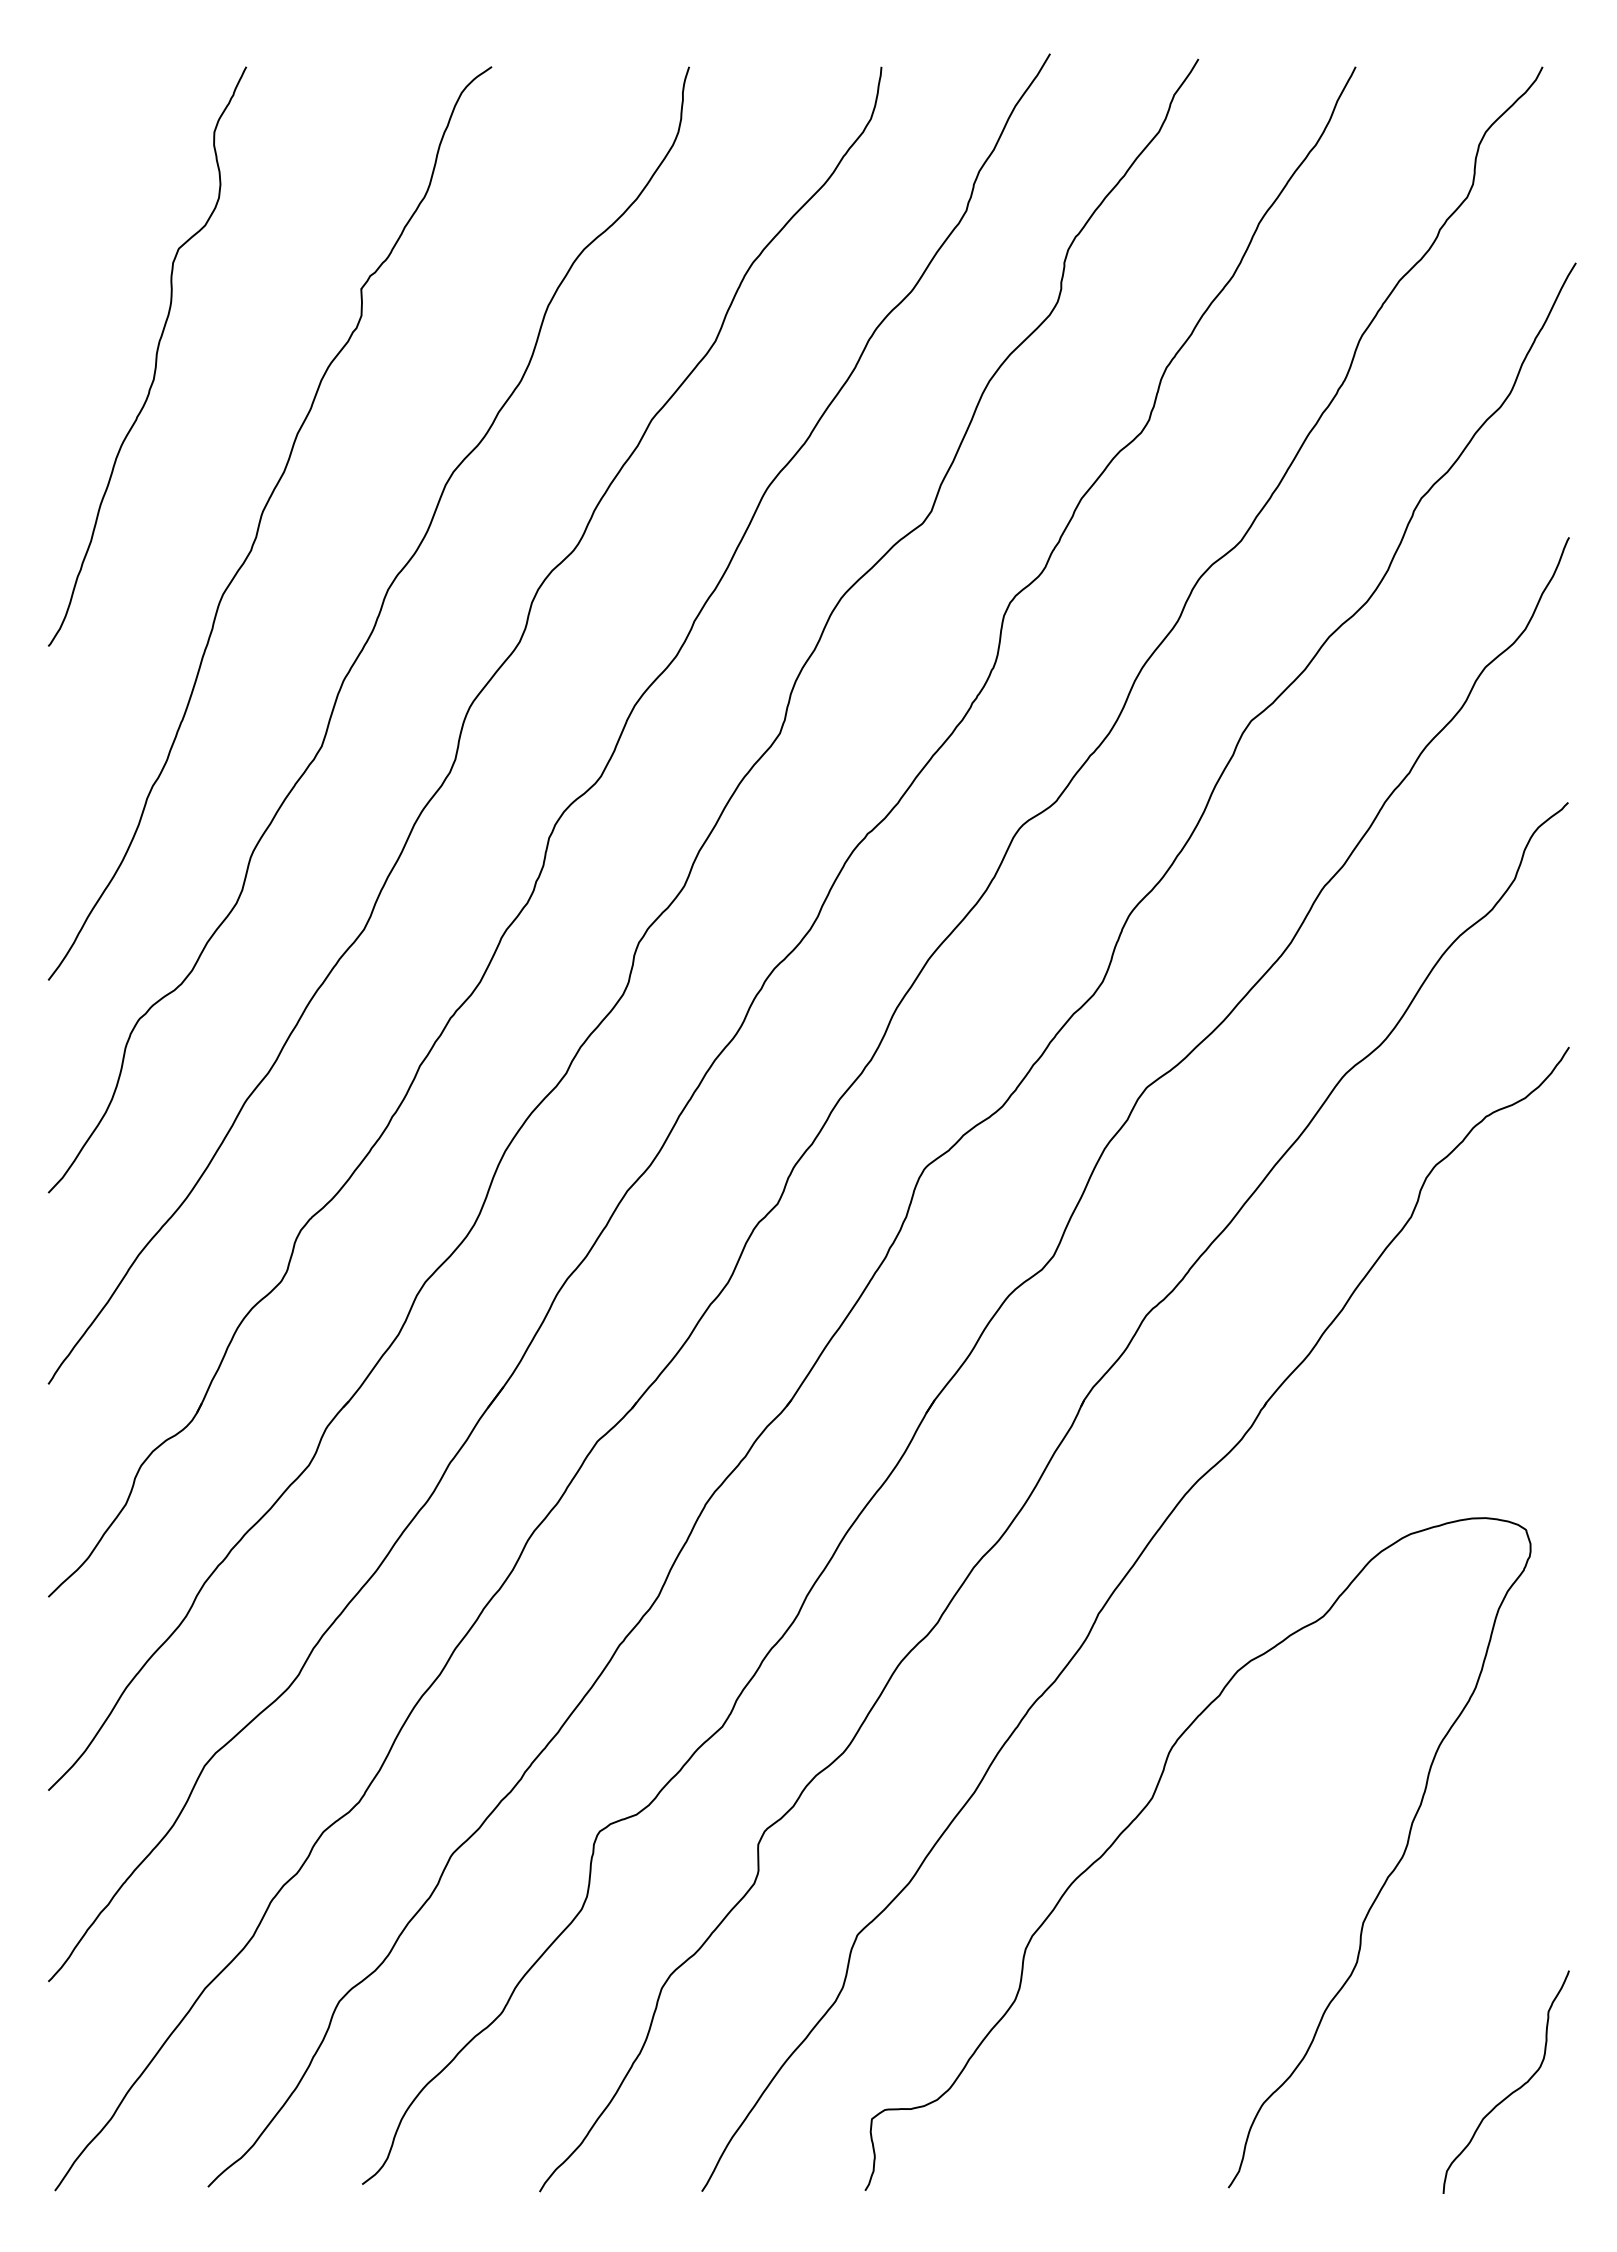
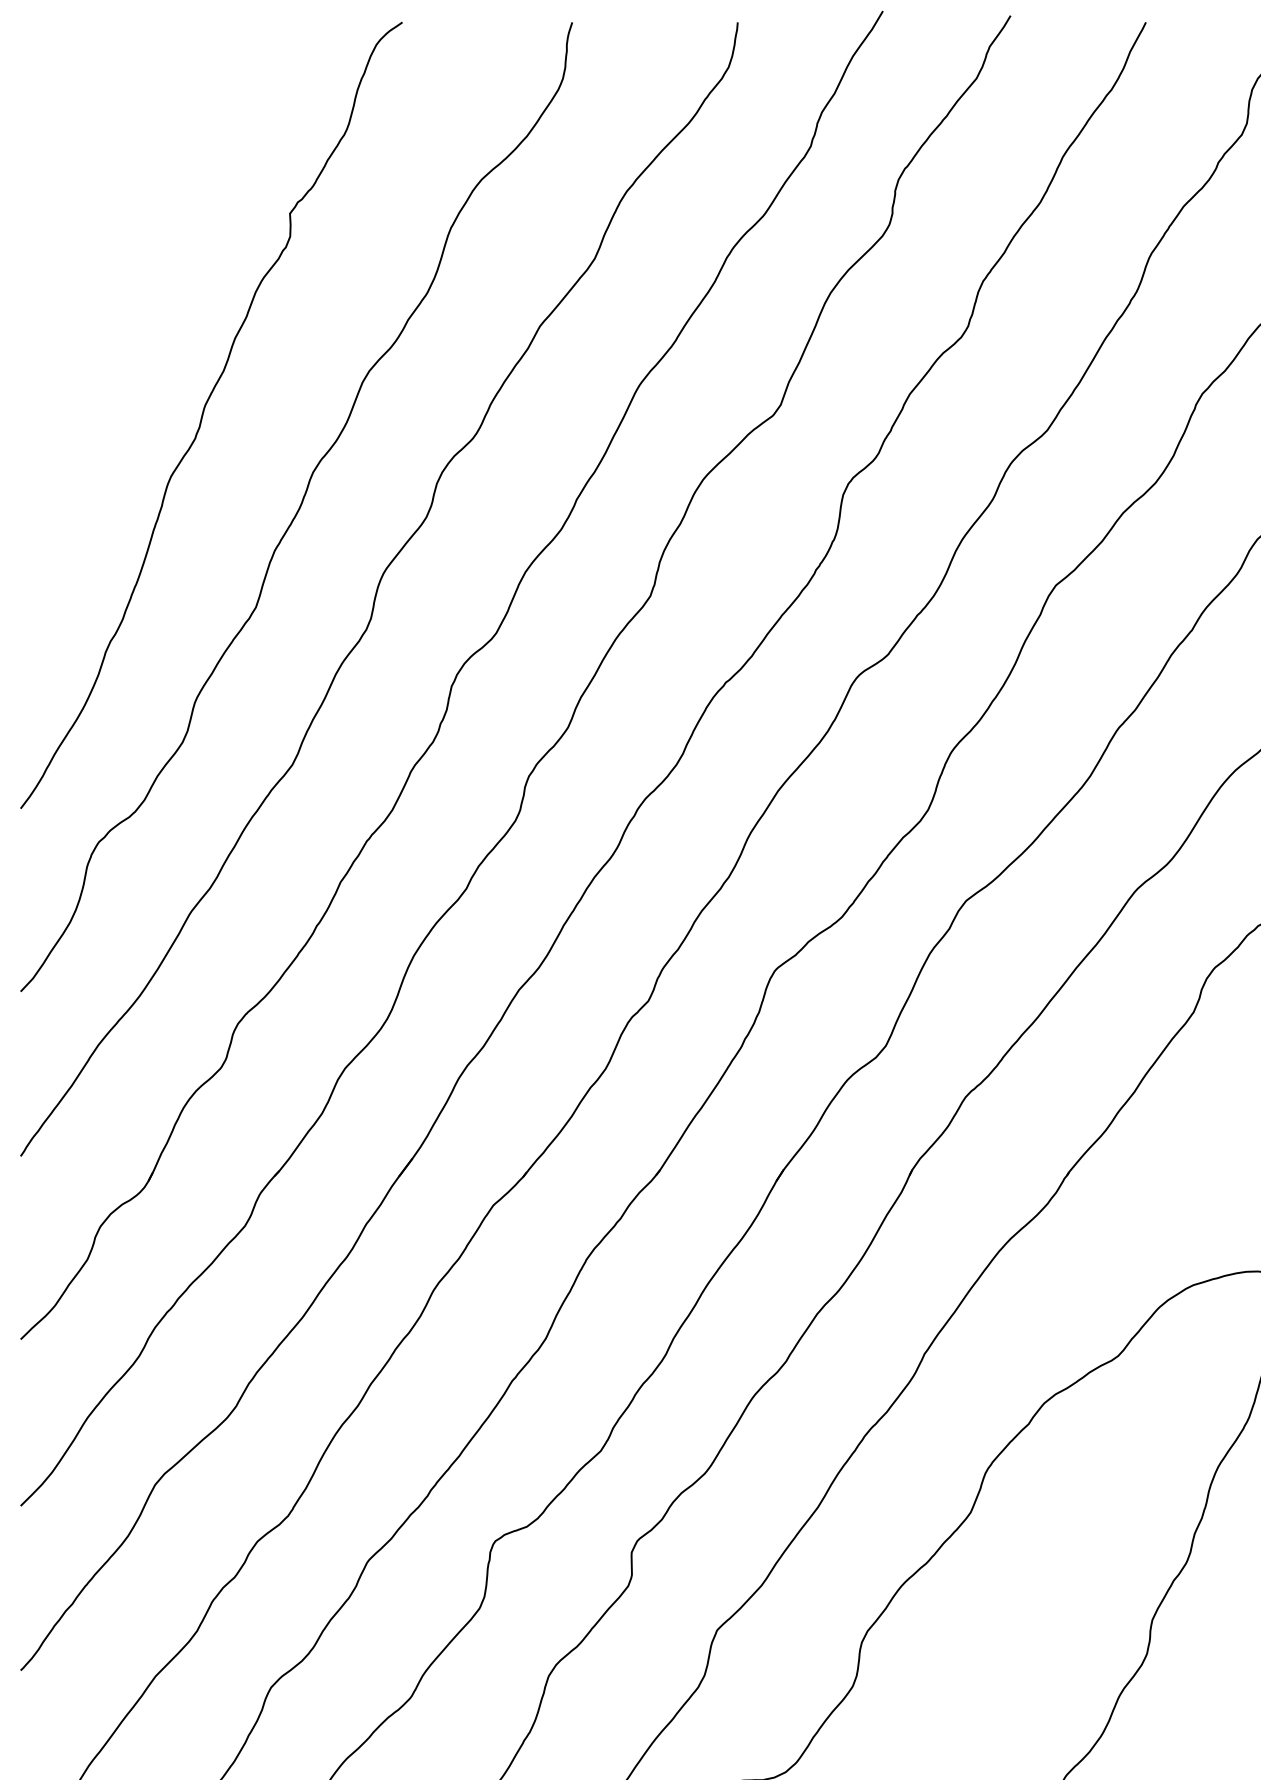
curve: (155, 356) -> (112, 271), removed

